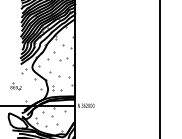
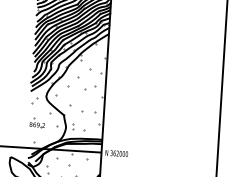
part: (15, 86) -> (36, 123), moved

